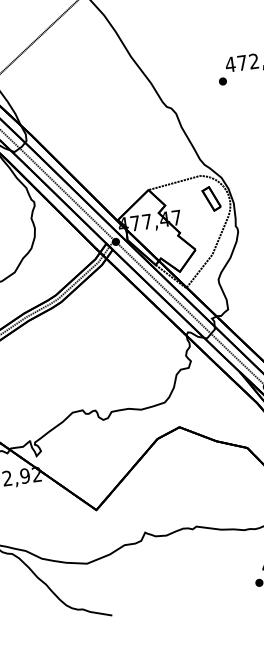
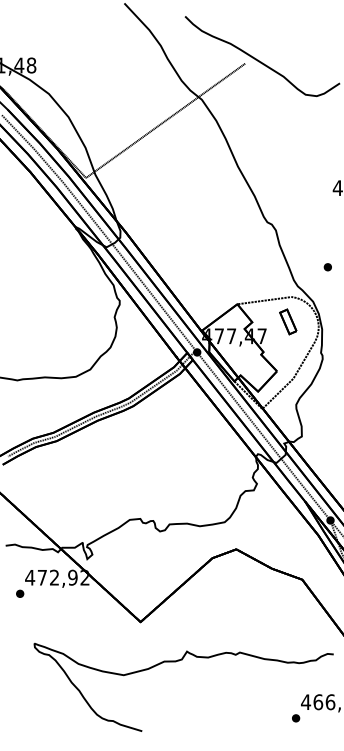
part: (222, 81) -> (327, 267), moved
part: (211, 198) -> (288, 321), moved

